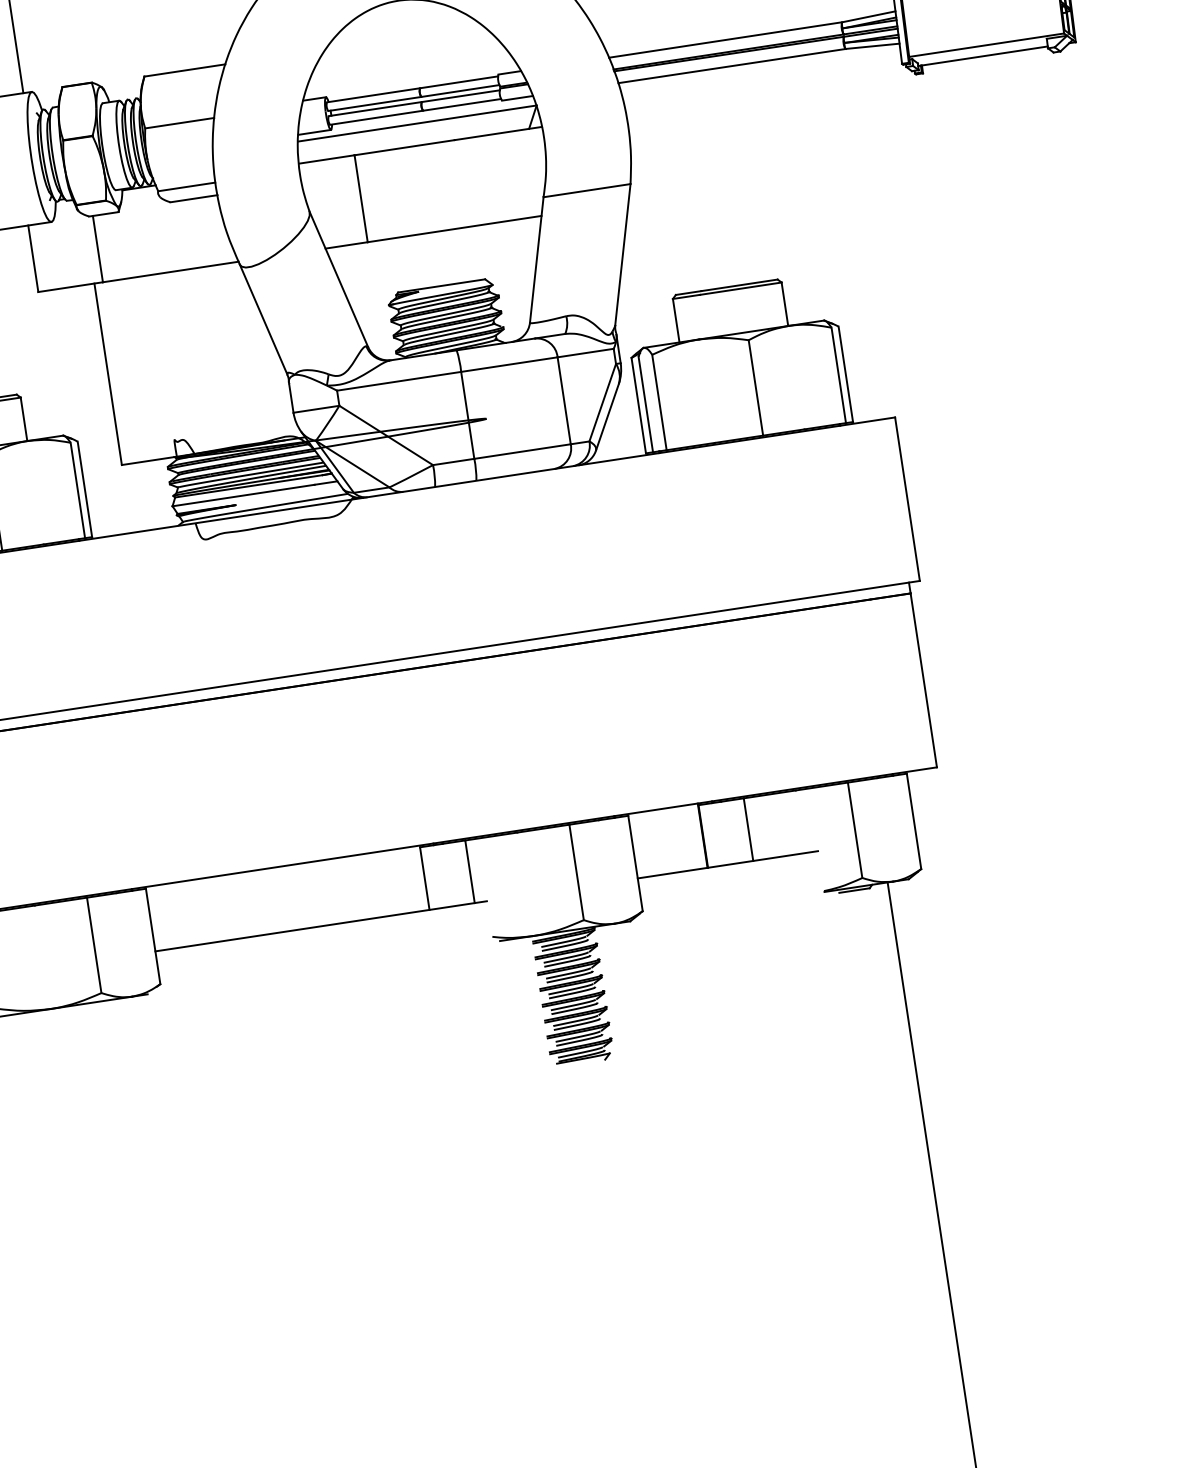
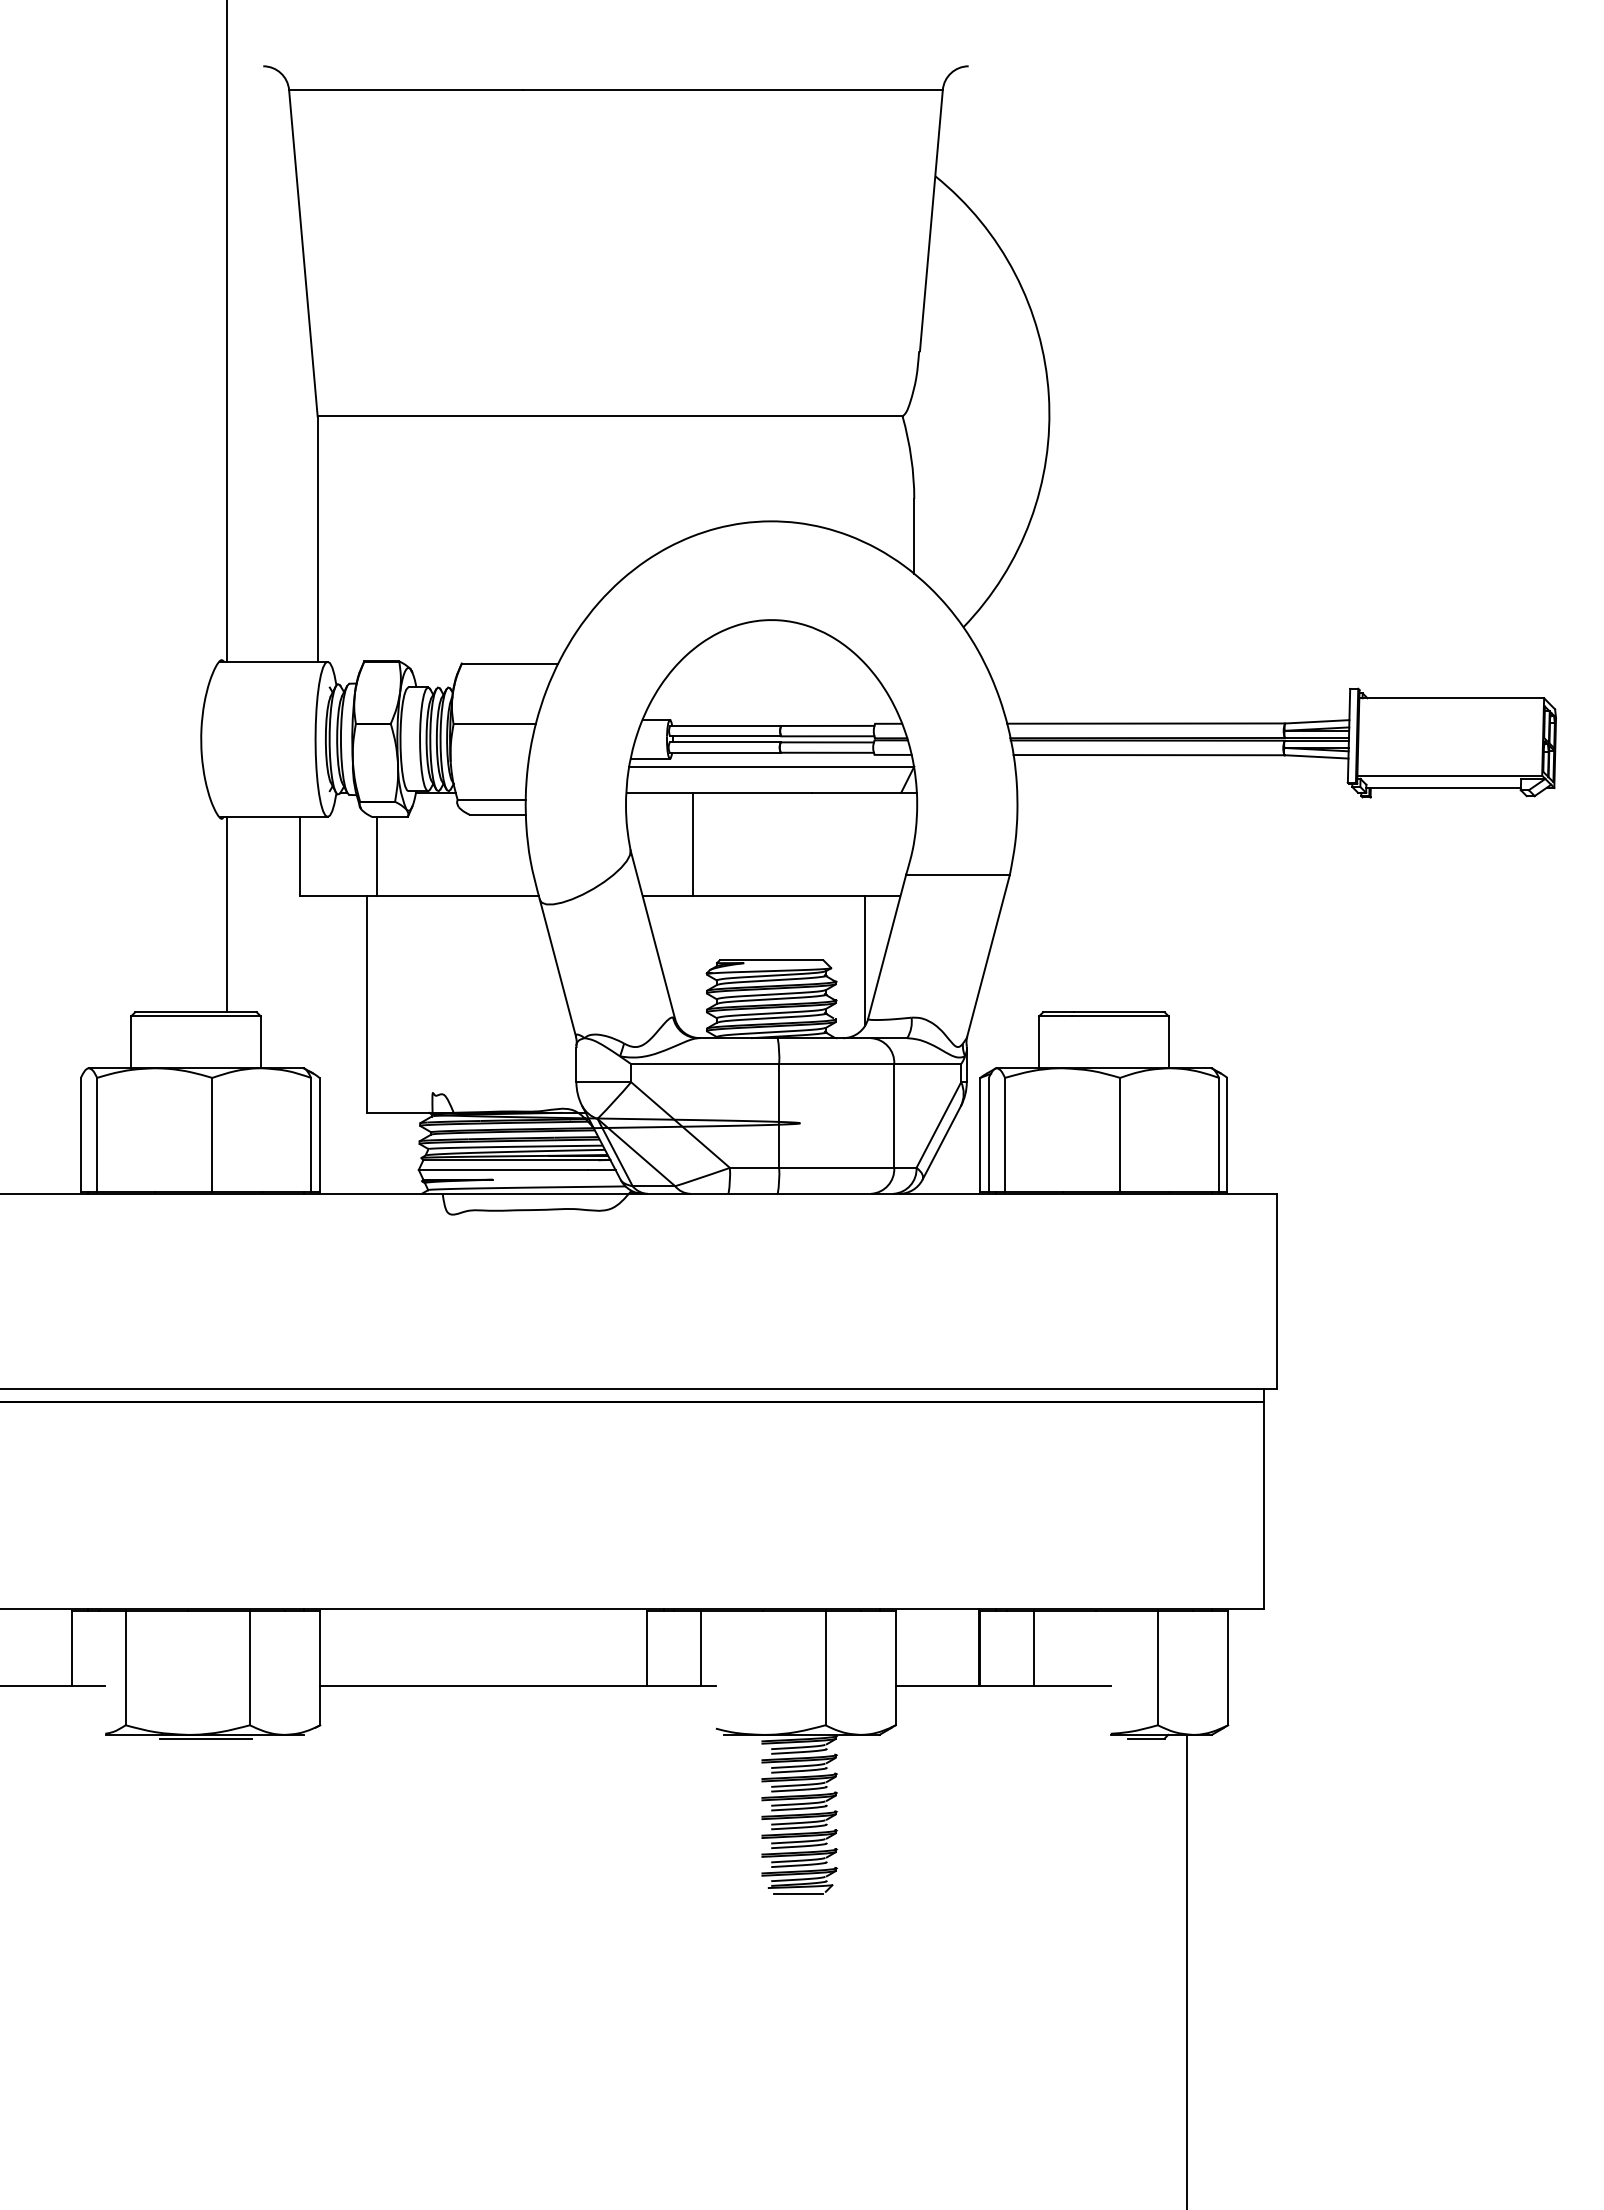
line: (519, 275) -> (864, 961), added
line: (65, 1009) -> (205, 1738), added
line: (582, 1065) -> (798, 1894), added

